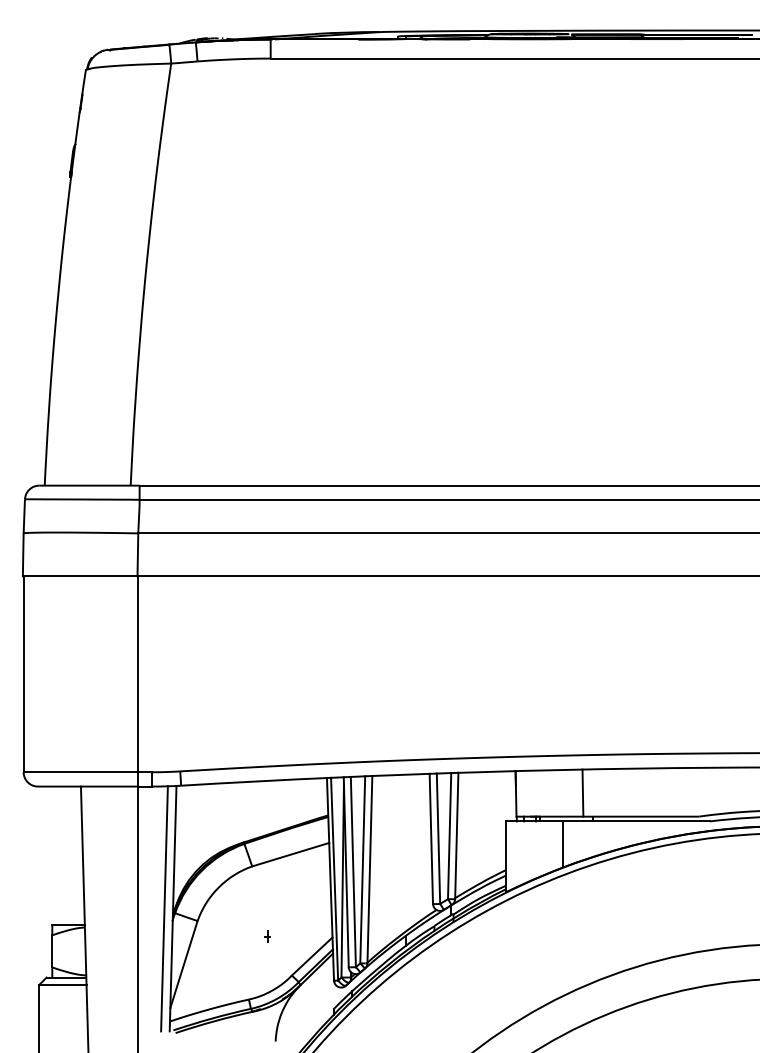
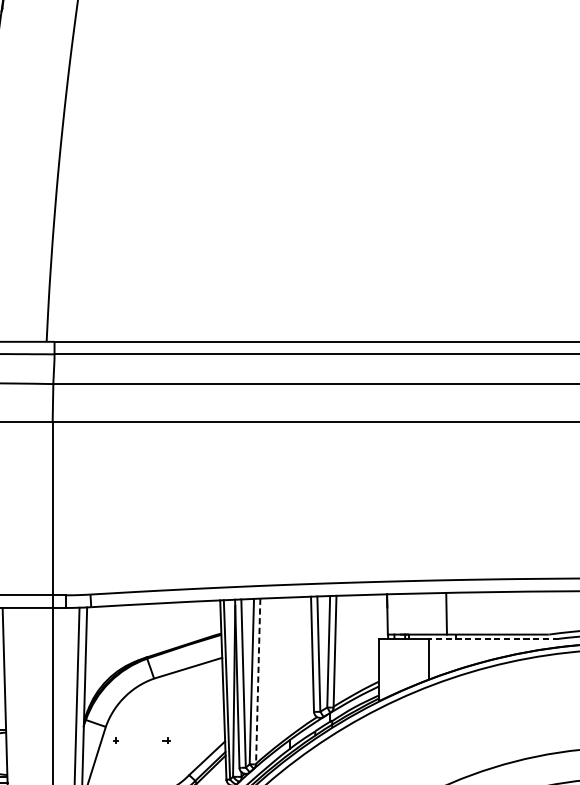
line: (636, 821) -> (493, 638), solid -> dashed
line: (369, 869) -> (257, 681), solid -> dashed
part: (208, 936) -> (115, 740), added

